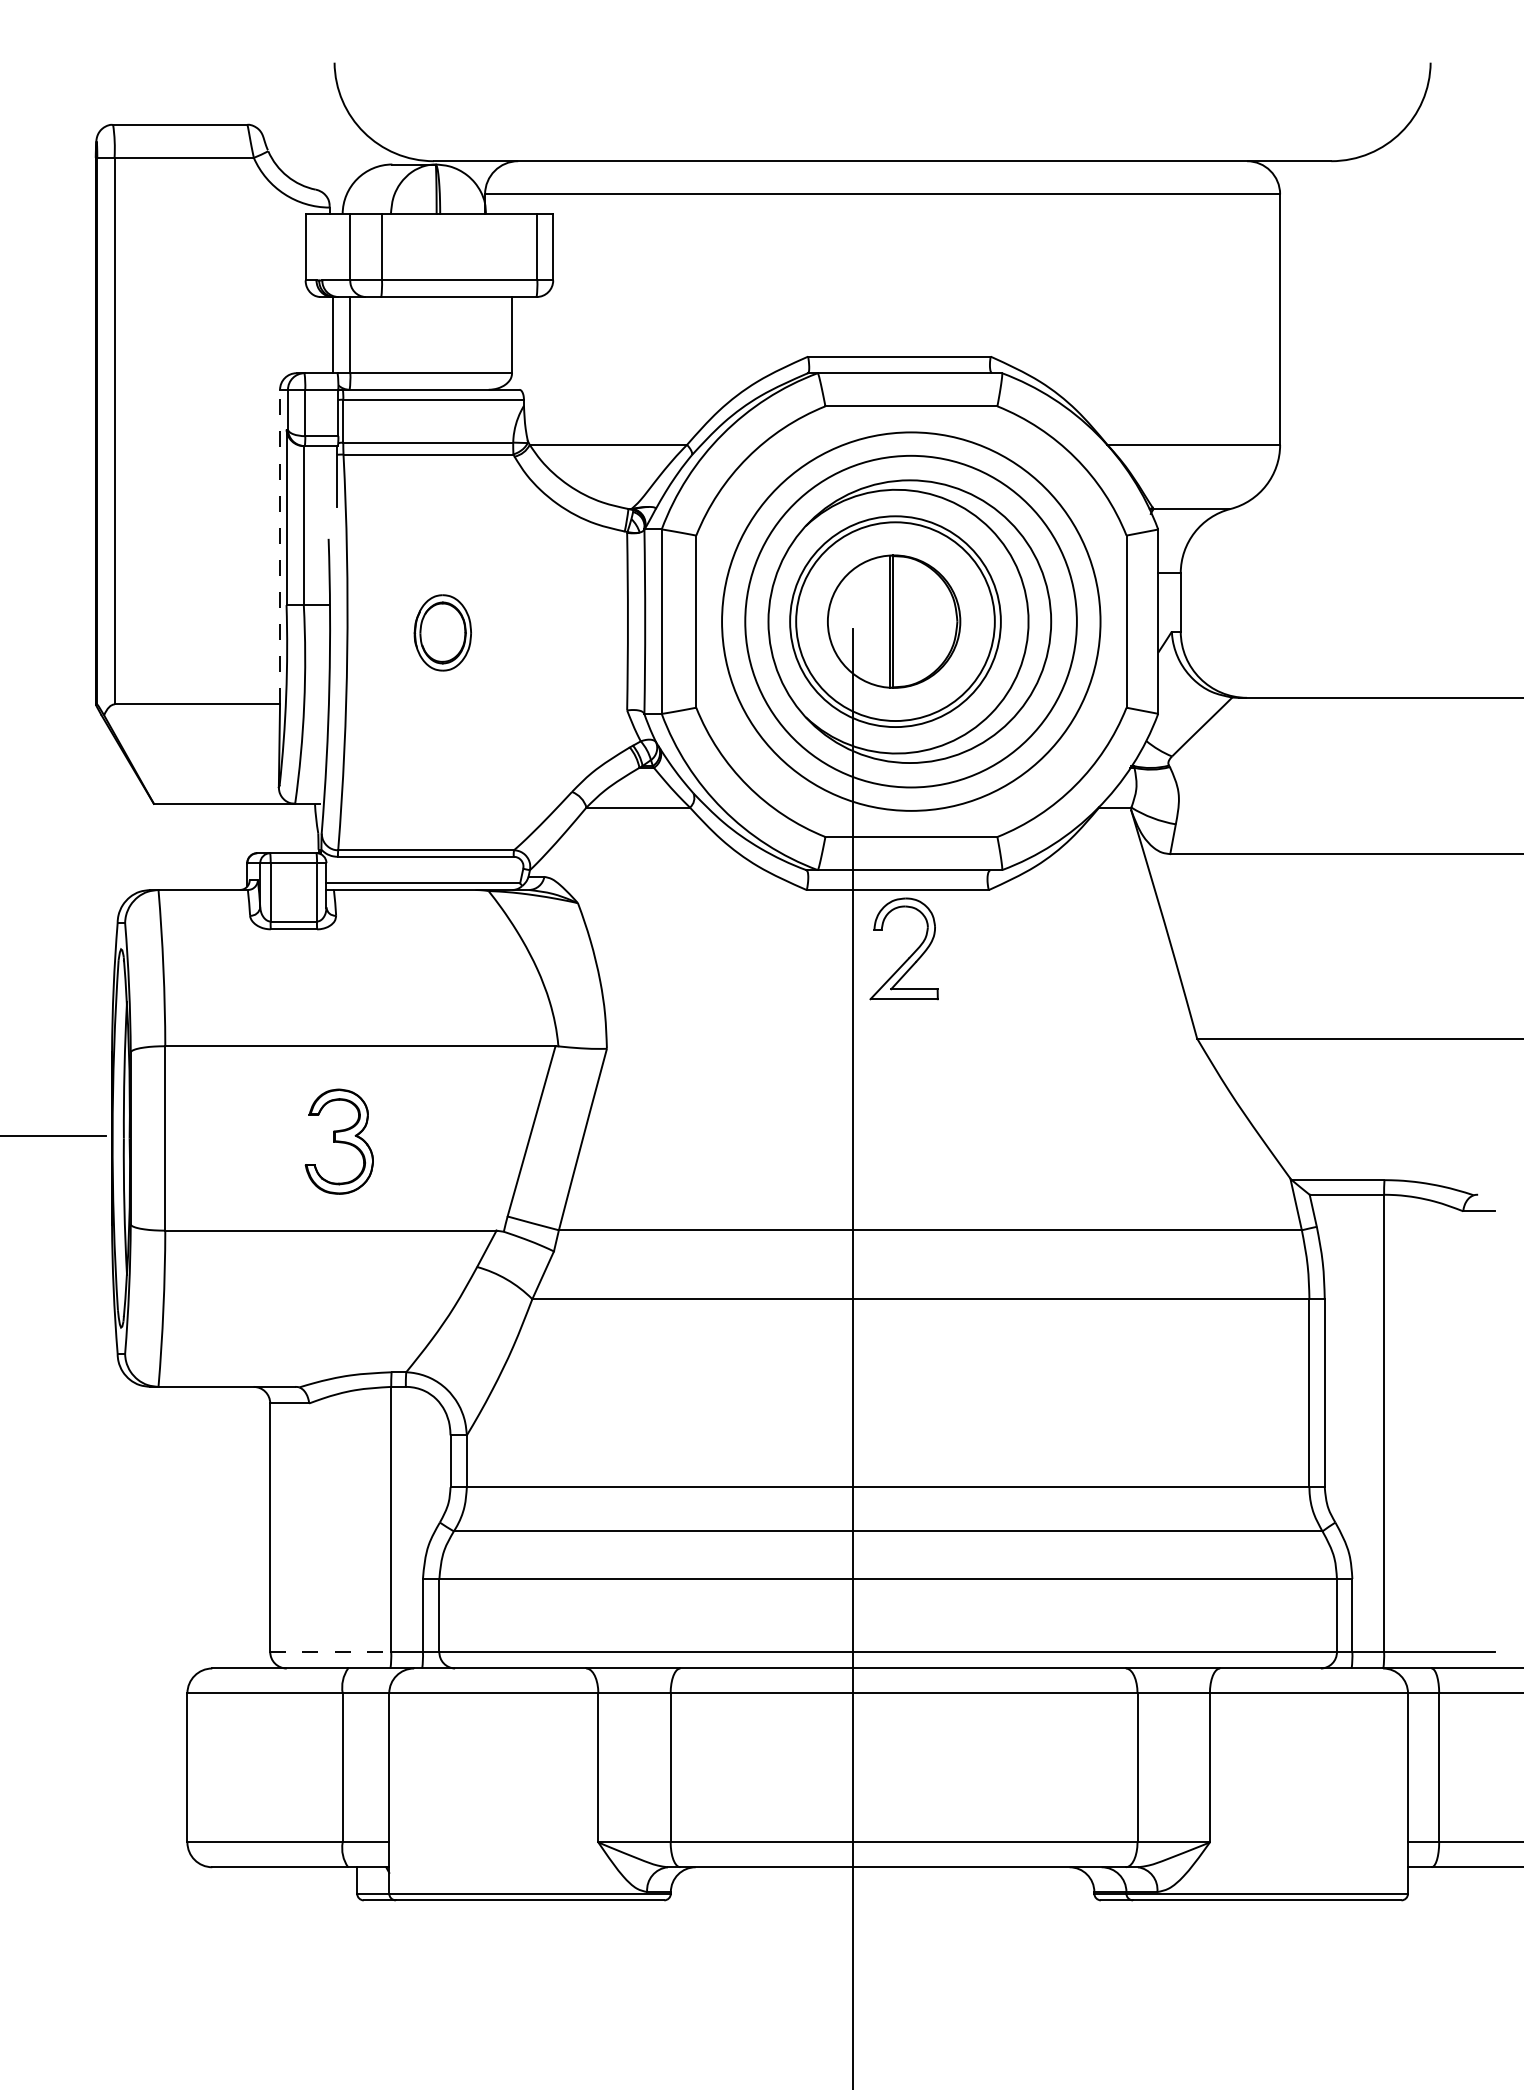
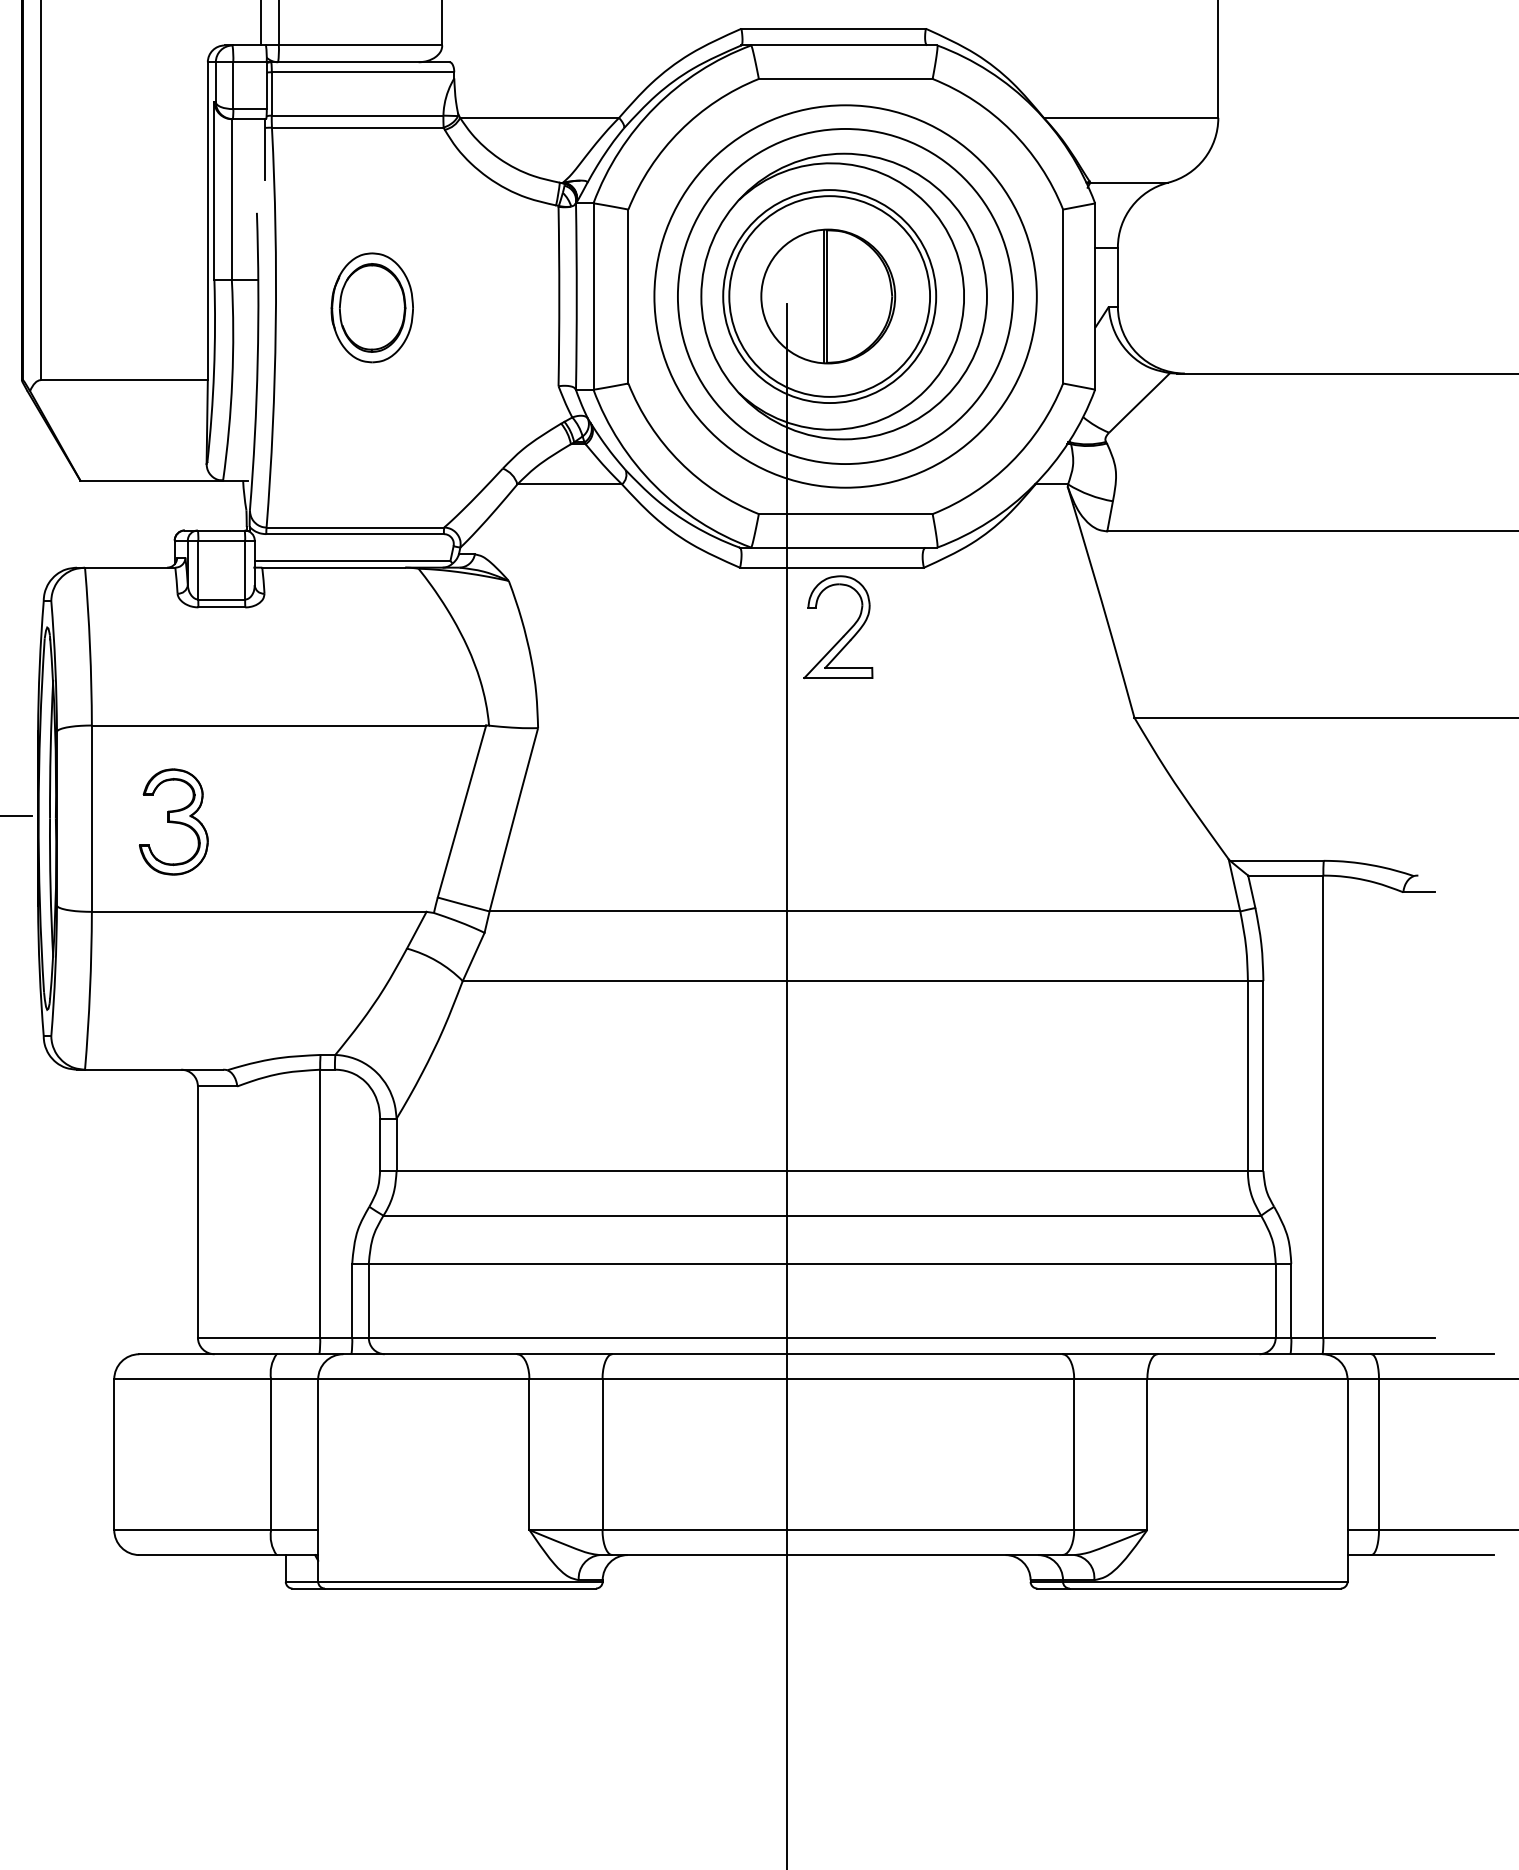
line: (280, 546) -> (208, 220), dashed -> solid
part: (442, 632) -> (371, 307), size x1.43
part: (338, 1141) -> (172, 821), moved
line: (331, 1651) -> (259, 1337), dashed -> solid

